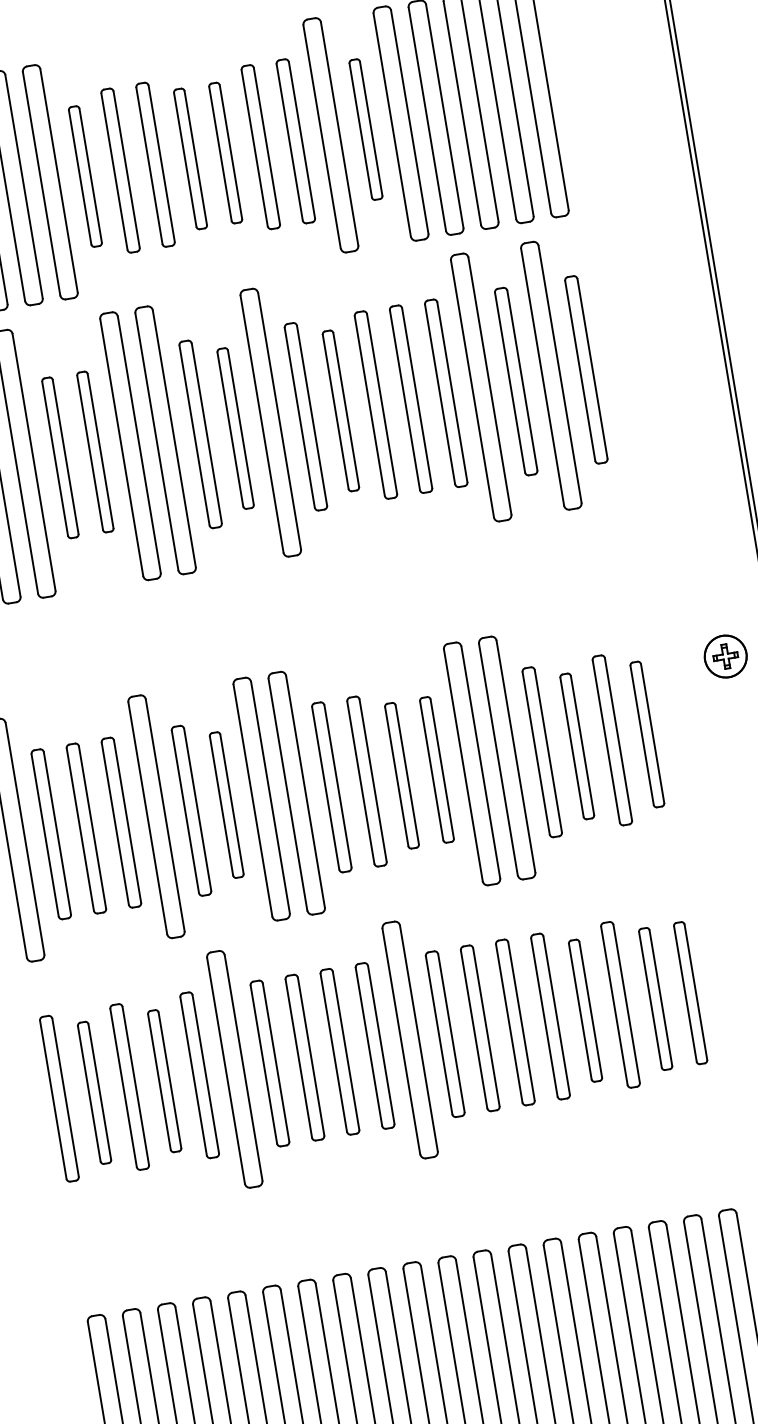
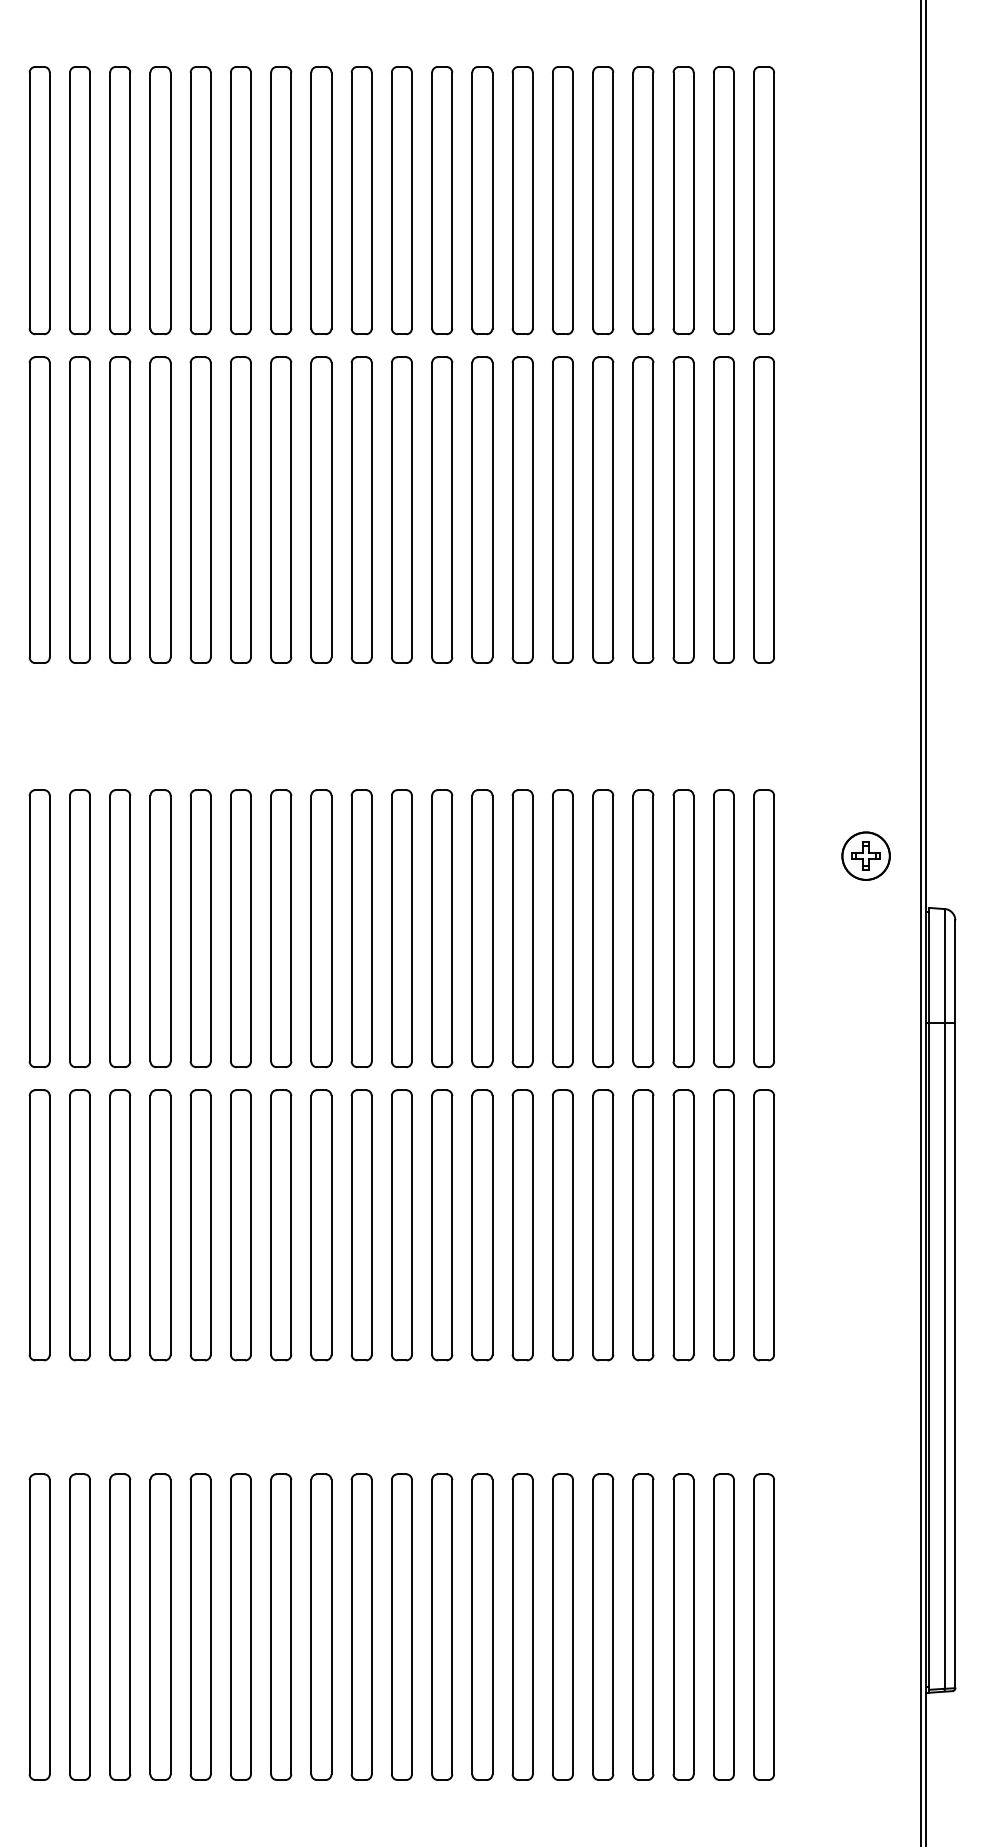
part: (365, 129) -> (562, 200), size x1.67
part: (295, 141) -> (482, 200), size x1.43
part: (260, 146) -> (442, 200), size x1.43
part: (225, 152) -> (401, 200), size x1.67
part: (190, 158) -> (361, 200), size x1.67
part: (155, 164) -> (321, 200), size x1.43
part: (120, 170) -> (281, 200), size x1.43
part: (84, 176) -> (240, 200), size x1.67
part: (585, 369) -> (763, 509), size x1.43
part: (516, 381) -> (683, 509), size x1.43
part: (446, 392) -> (603, 509), size x1.43
part: (410, 398) -> (562, 509), size x1.43
part: (375, 404) -> (522, 509), size x1.43
part: (340, 410) -> (482, 509), size x1.67
part: (306, 416) -> (442, 509), size x1.43
part: (235, 428) -> (361, 509), size x1.67
part: (200, 433) -> (321, 509), size x1.43
part: (95, 451) -> (200, 509), size x1.67
part: (60, 457) -> (160, 509), size x1.67
part: (646, 734) -> (763, 928), size x1.67
part: (612, 740) -> (723, 928), size x1.43
part: (577, 746) -> (683, 928), size x1.67
part: (542, 752) -> (643, 928), size x1.43
part: (436, 769) -> (522, 928), size x1.67
part: (401, 775) -> (482, 928), size x1.67
part: (367, 781) -> (442, 928), size x1.43
part: (331, 787) -> (401, 928), size x1.43
part: (226, 804) -> (281, 928), size x1.67
part: (191, 810) -> (240, 928), size x1.43
part: (121, 822) -> (160, 928), size x1.43
part: (86, 828) -> (120, 928), size x1.43
part: (50, 834) -> (79, 928), size x1.43
part: (690, 993) -> (763, 1225), size x1.67
part: (655, 999) -> (723, 1225), size x1.67
part: (620, 1005) -> (683, 1225), size x1.43
part: (585, 1010) -> (643, 1225), size x1.67
part: (550, 1016) -> (603, 1225), size x1.43
part: (515, 1022) -> (562, 1225), size x1.43
part: (480, 1028) -> (522, 1225), size x1.43
part: (445, 1034) -> (482, 1225), size x1.43
part: (374, 1046) -> (401, 1225), size x1.43
part: (339, 1051) -> (361, 1225), size x1.43
part: (305, 1057) -> (321, 1225), size x1.43
part: (270, 1063) -> (281, 1225), size x1.43
part: (199, 1075) -> (200, 1225), size x1.43
part: (164, 1081) -> (160, 1225), size x1.67
part: (129, 1087) -> (120, 1225), size x1.43
part: (94, 1093) -> (79, 1225), size x1.67
part: (59, 1098) -> (39, 1225), size x1.43

